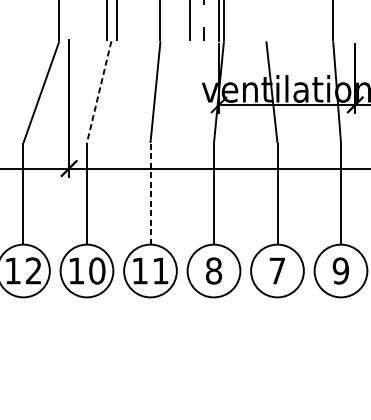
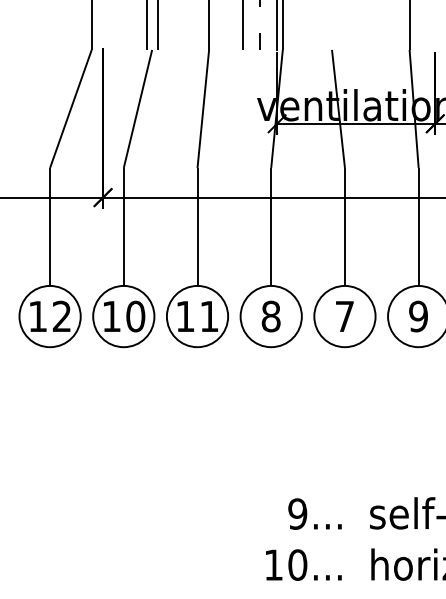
line: (98, 91) -> (137, 108), dashed -> solid
line: (150, 193) -> (197, 226), dashed -> solid

